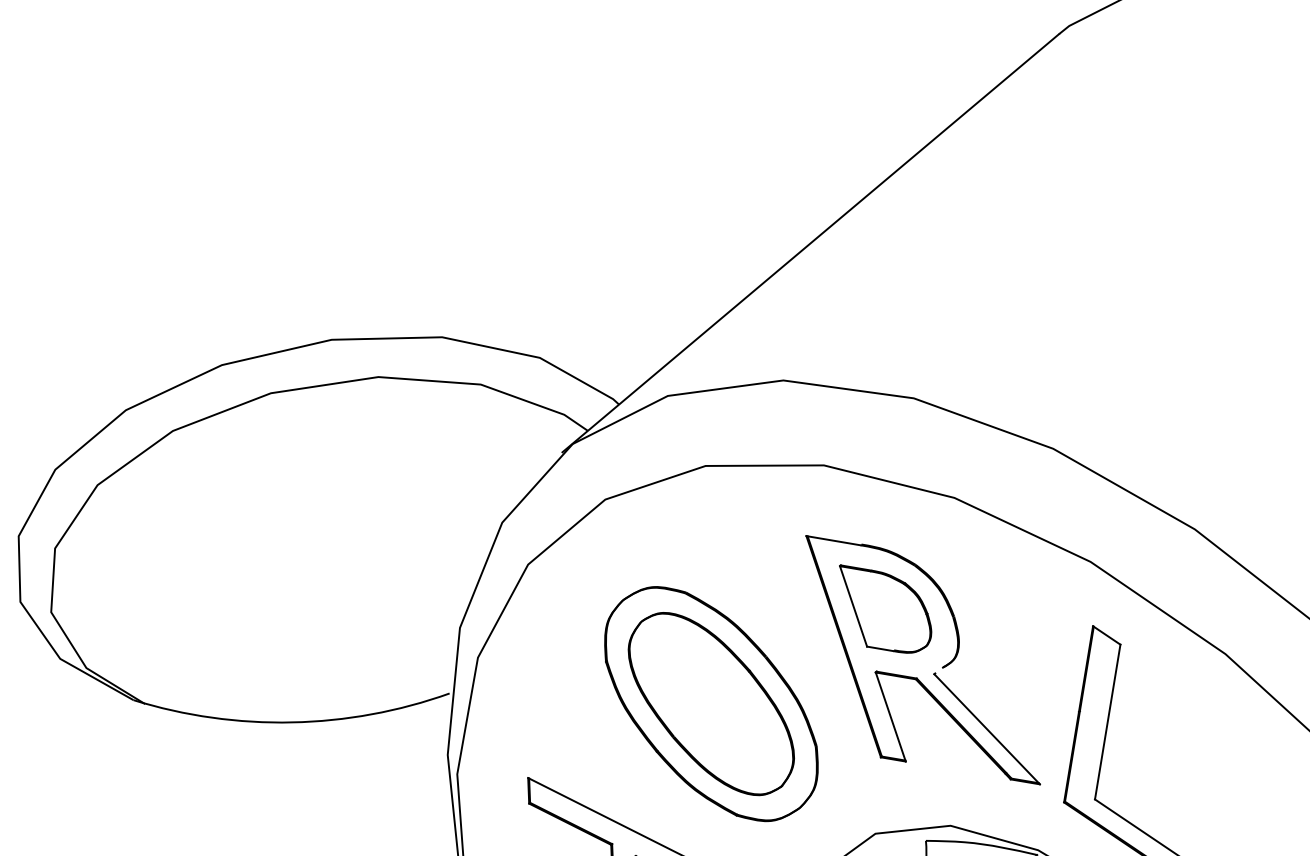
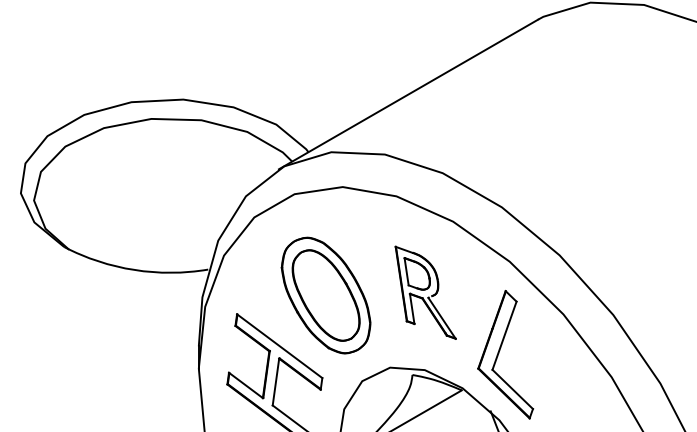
part: (922, 659) -> (425, 292), size x0.7

